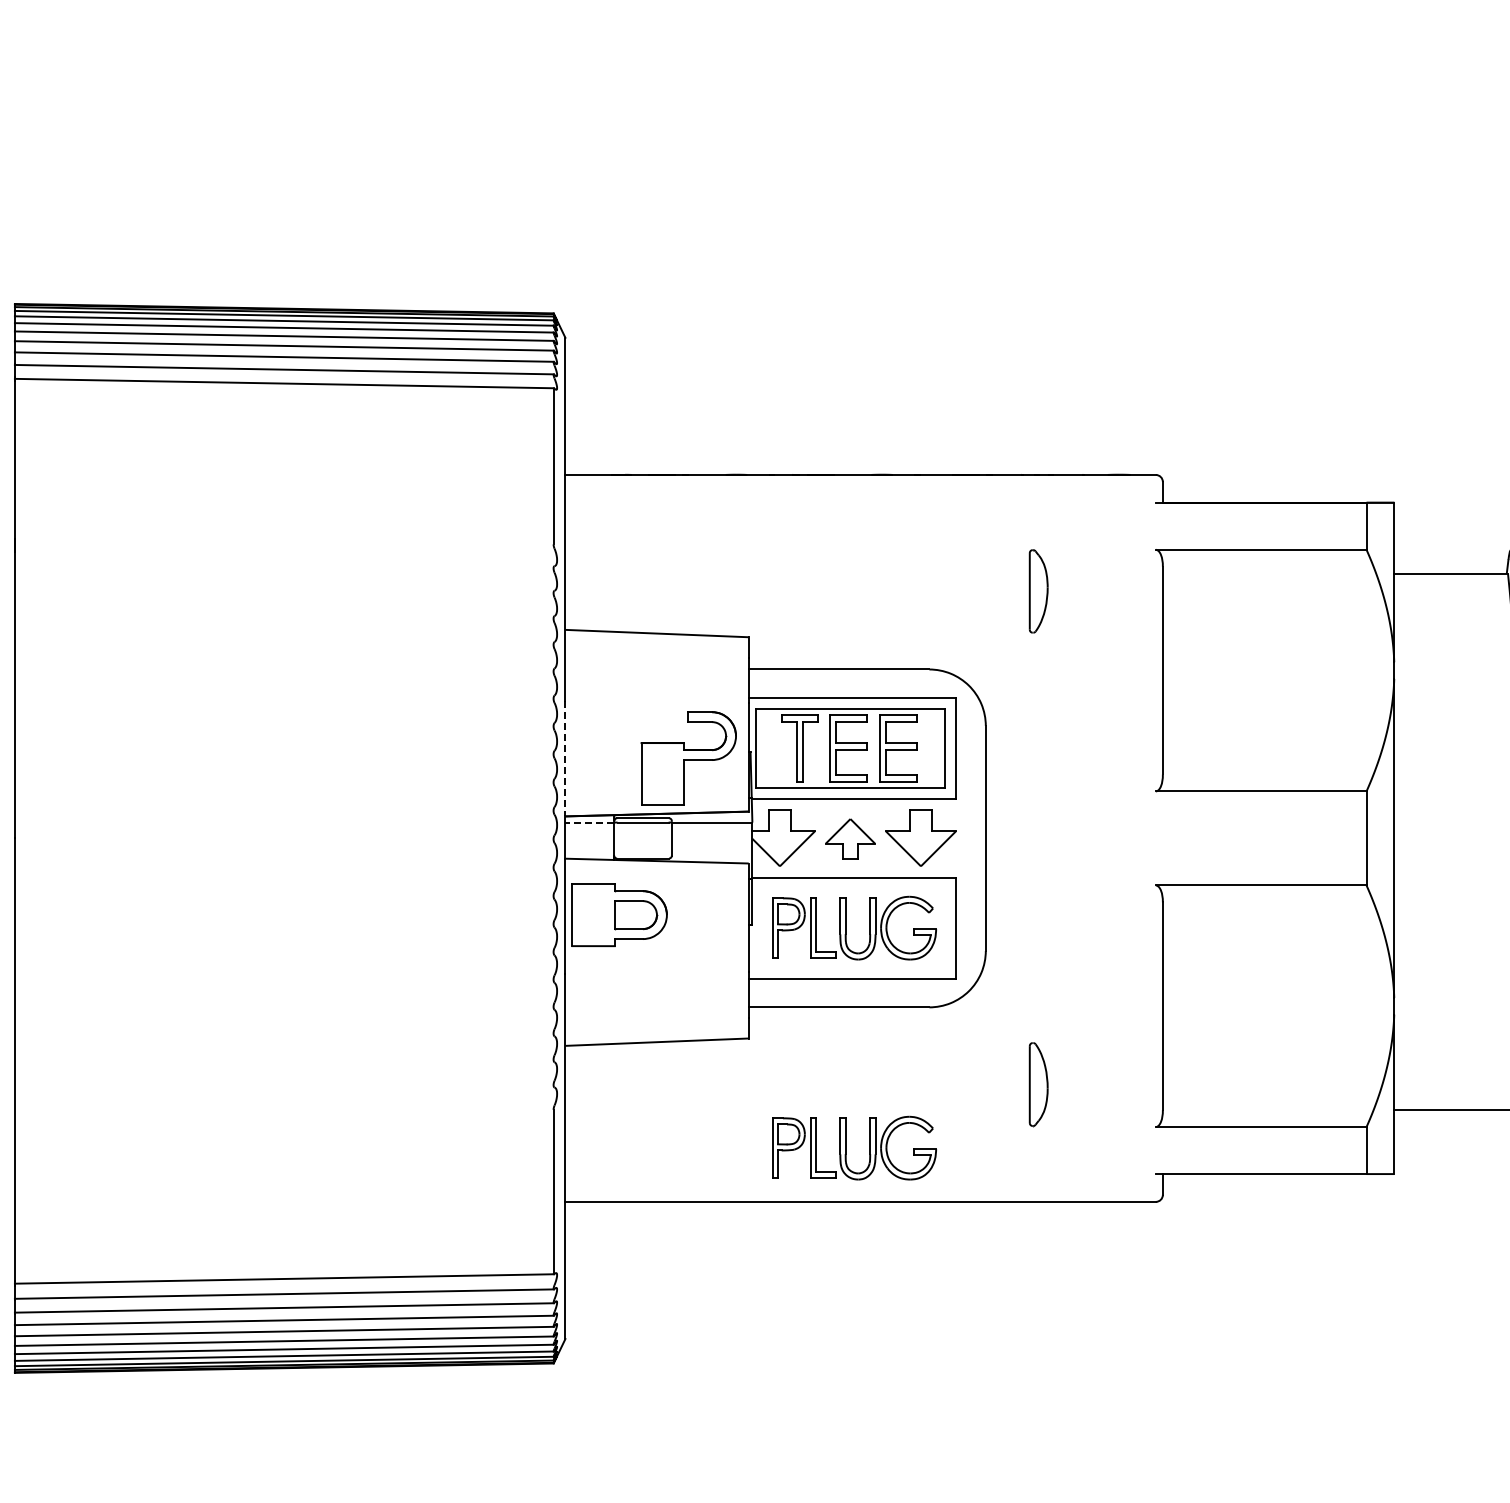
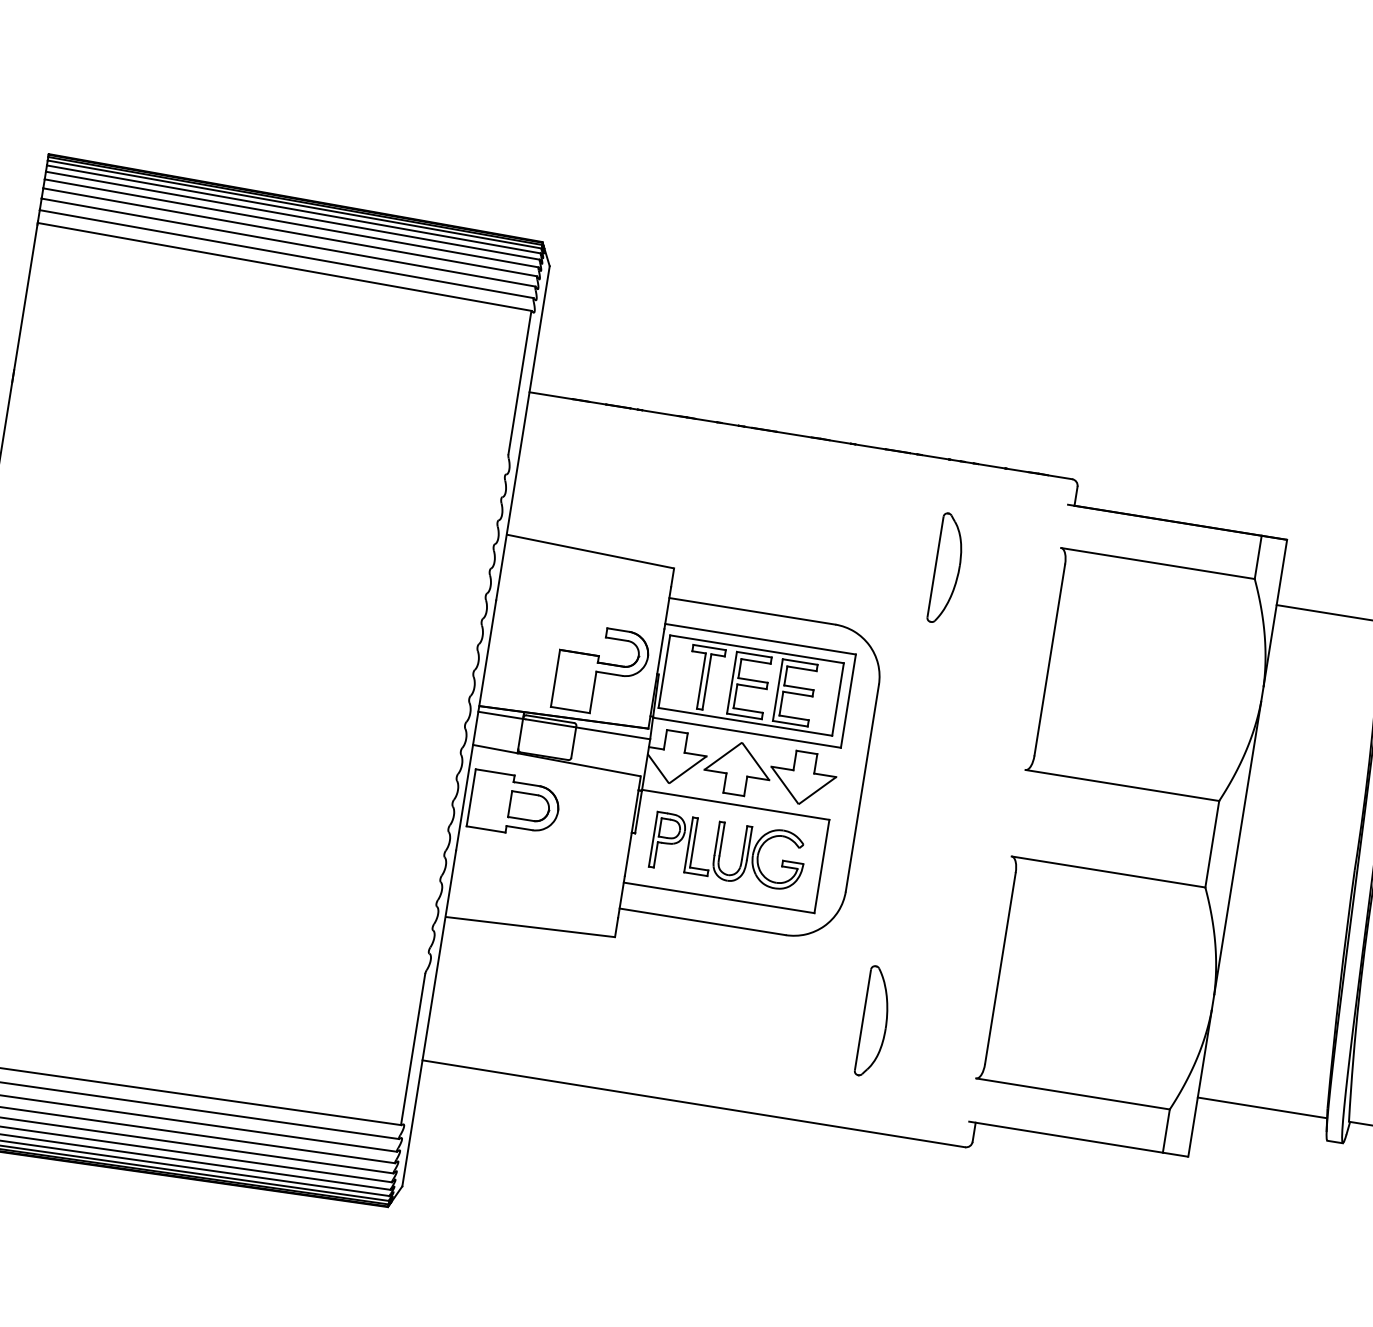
part: (1038, 591) -> (947, 569), size x1.43
line: (565, 759) -> (487, 653), dashed -> solid
line: (589, 822) -> (500, 715), dashed -> solid
part: (850, 838) -> (738, 768), size x1.43
part: (1038, 1084) -> (874, 1022), size x1.43
part: (846, 1147) -> (688, 1051), removed

